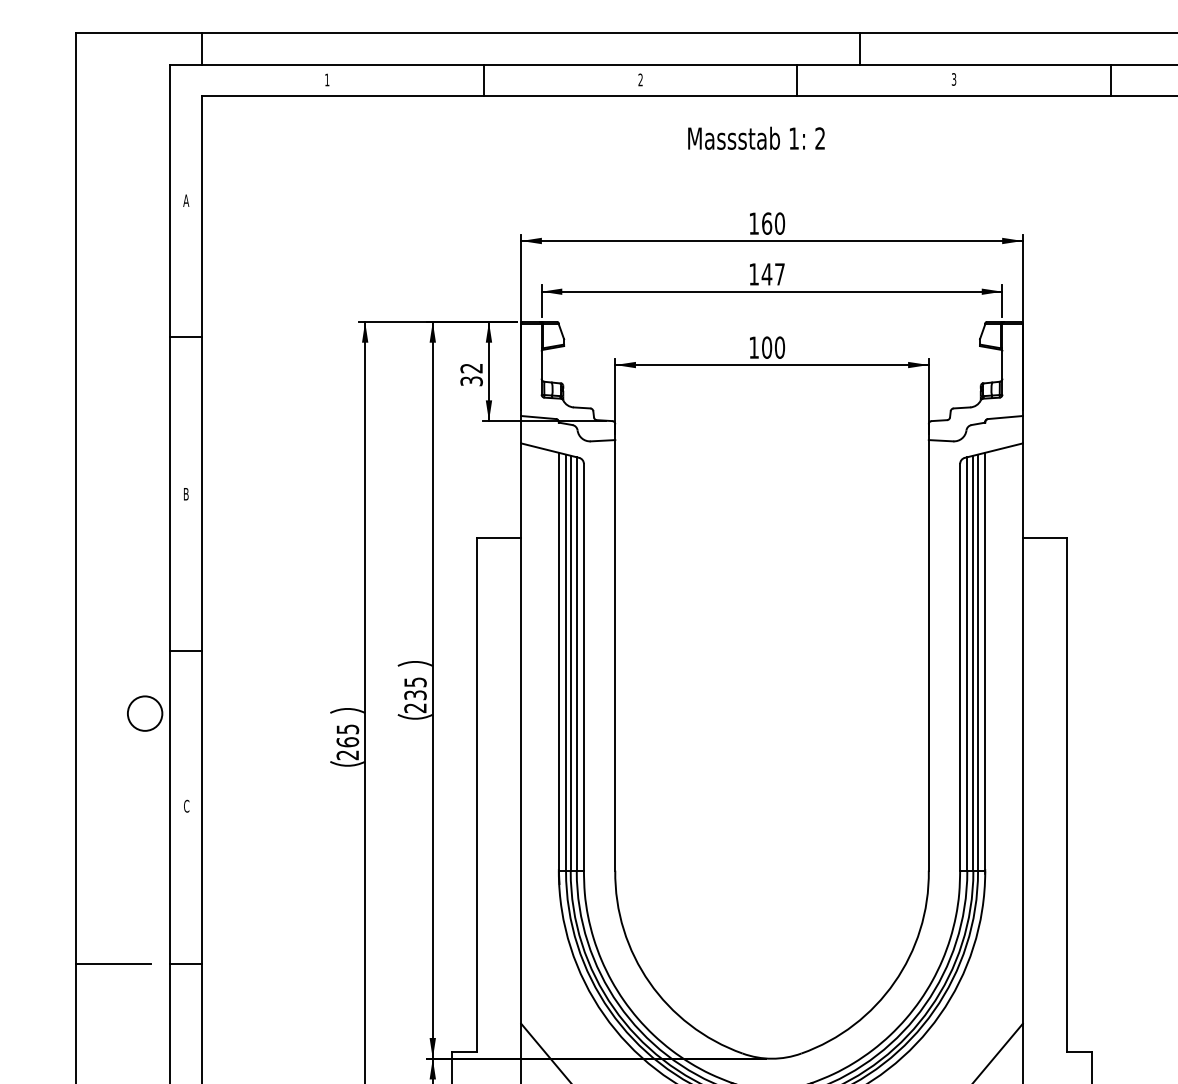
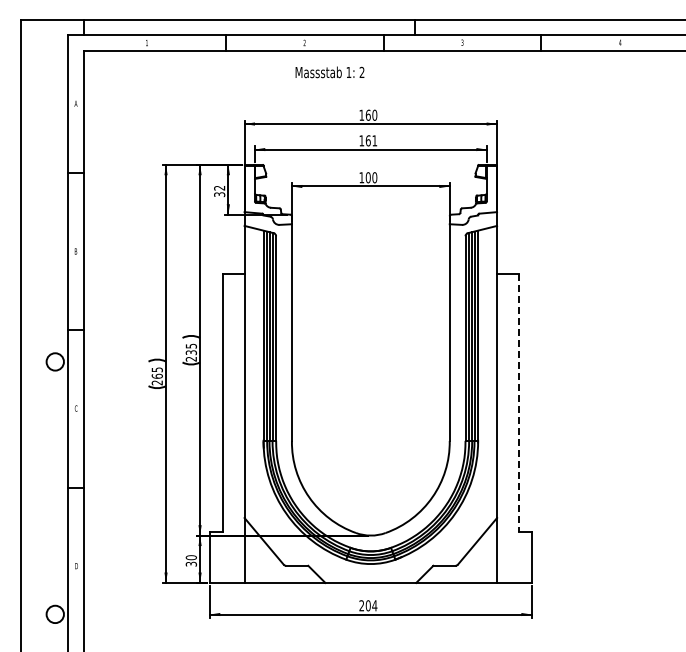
text: (755, 138) -> (329, 72), moved
text: (773, 273) -> (371, 140), 147 -> 161
line: (1067, 796) -> (519, 403), solid -> dashed
line: (113, 965) -> (39, 488), removed

